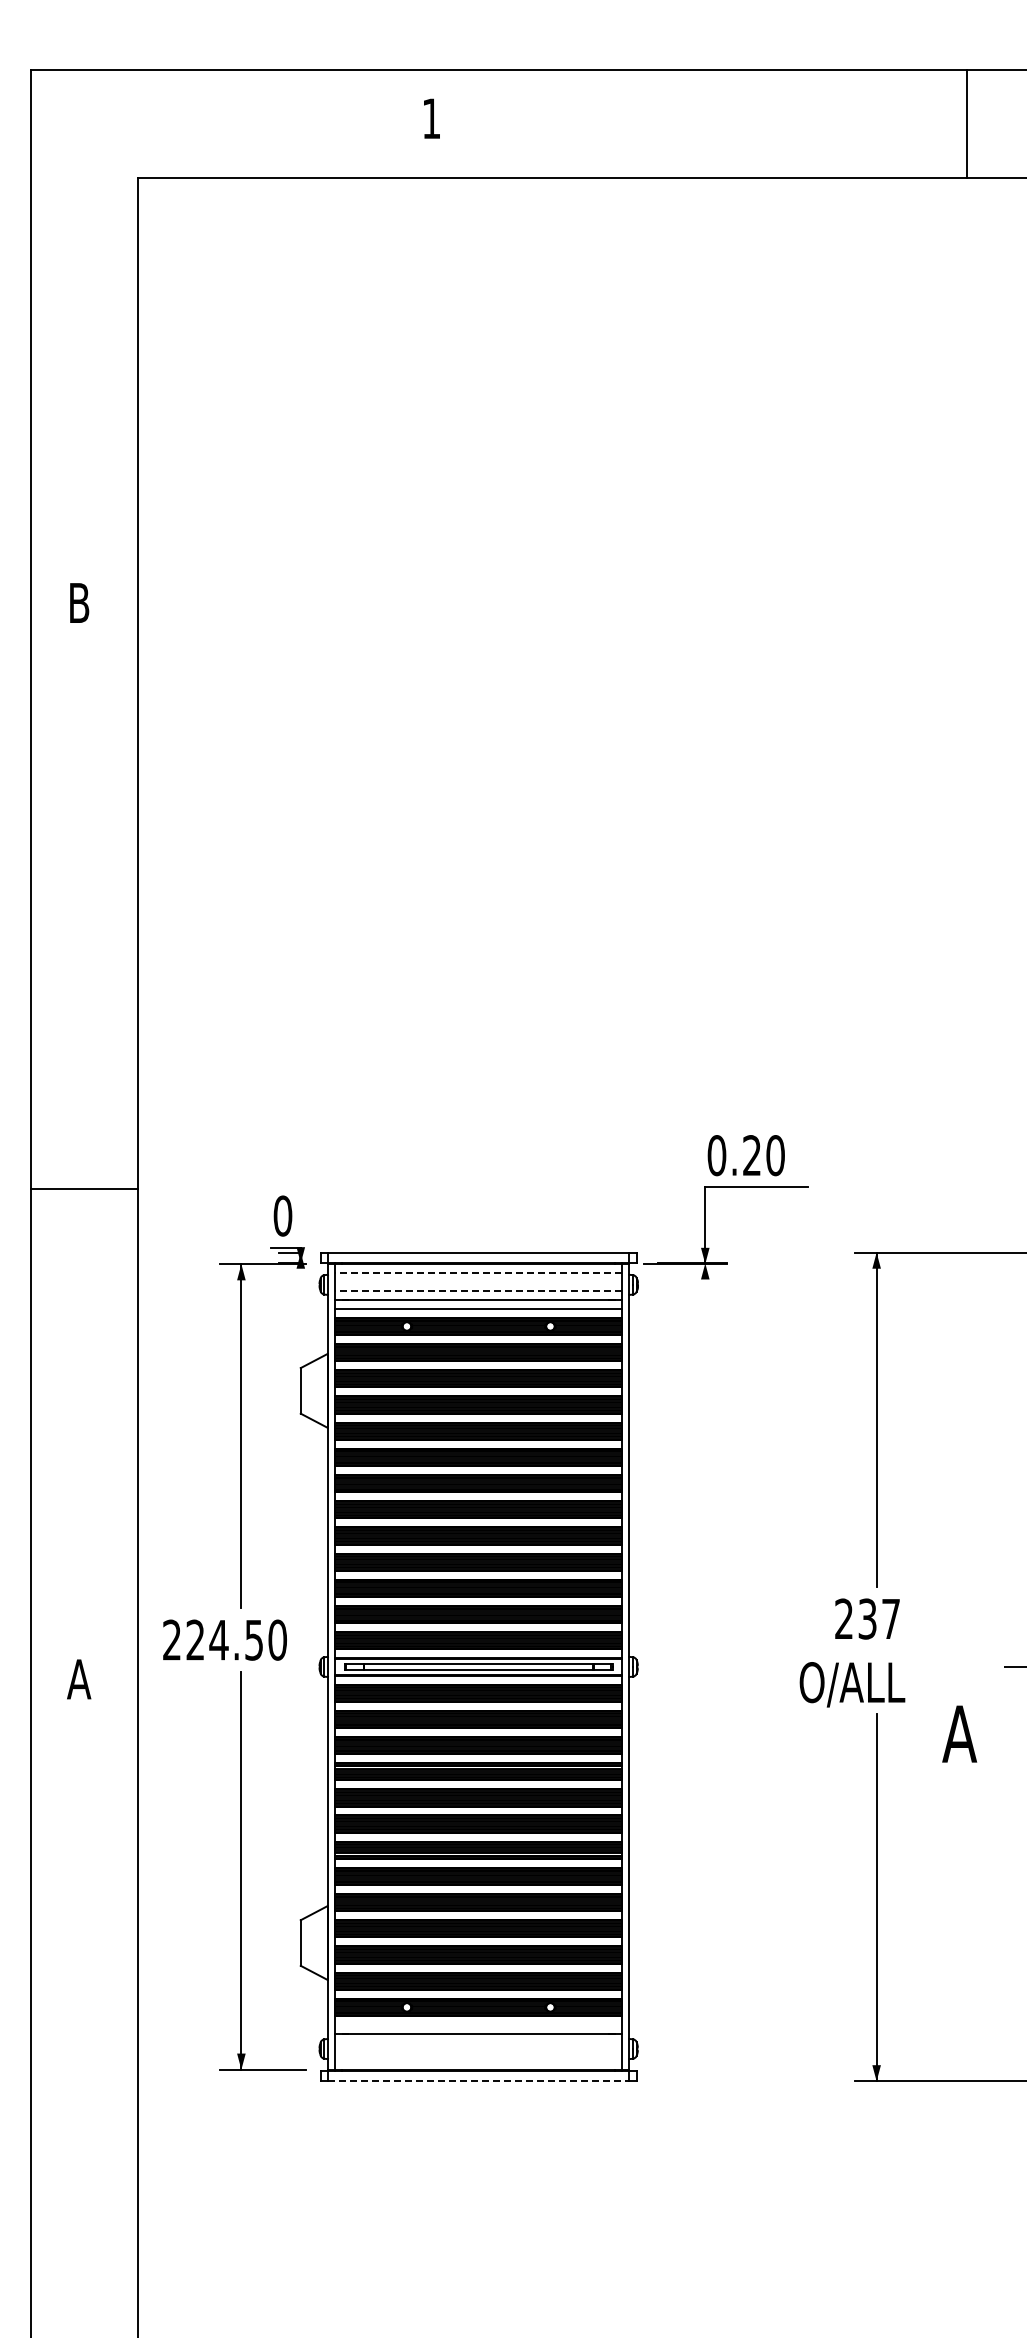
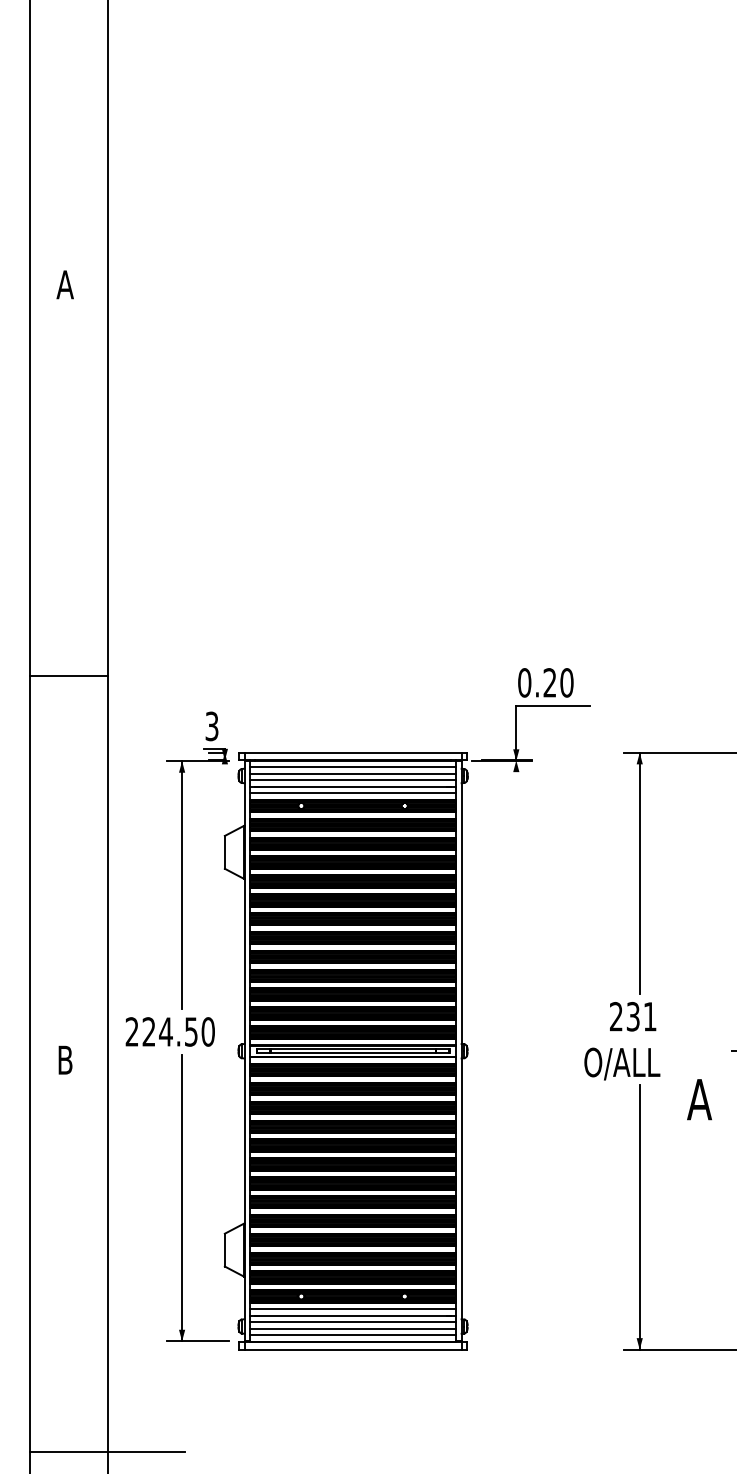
text: (79, 602) -> (65, 284), B -> A
line: (84, 1189) -> (69, 676), moved
text: (282, 1215) -> (211, 726), 0 -> 3
line: (478, 1273) -> (352, 767), dashed -> solid
line: (478, 1281) -> (352, 773), added
line: (478, 1290) -> (352, 780), dashed -> solid
text: (890, 1618) -> (649, 1016), 237 -> 231
text: (79, 1679) -> (65, 1060), A -> B
line: (478, 2025) -> (352, 1309), added
line: (478, 2042) -> (352, 1321), added
line: (478, 2051) -> (352, 1328), added
line: (478, 2060) -> (352, 1334), added
line: (478, 2081) -> (352, 1349), dashed -> solid
line: (137, 2222) -> (107, 1451), added

